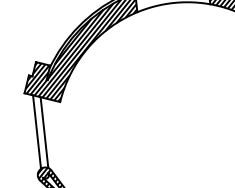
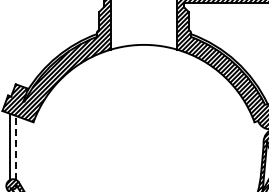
line: (44, 132) -> (16, 147), solid -> dashed

